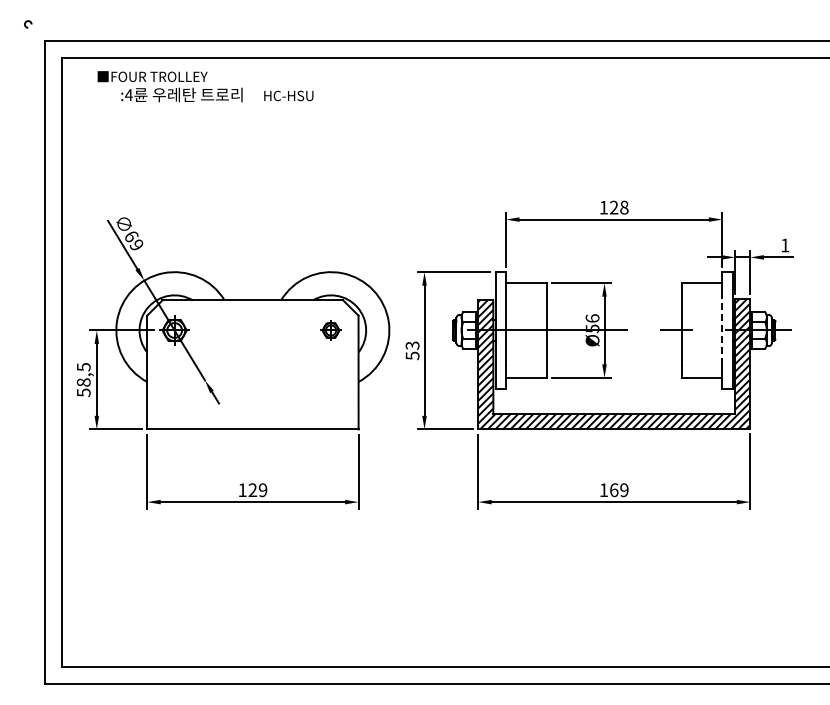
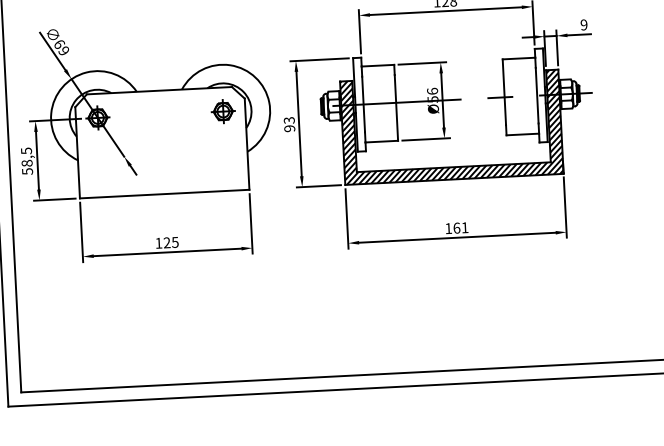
text: (785, 245) -> (584, 24), 1 -> 9
part: (330, 330) -> (222, 111), size x1.43
line: (722, 330) -> (537, 95), dashed -> solid
text: (412, 355) -> (289, 128), 53 -> 93
text: (262, 490) -> (174, 242), 129 -> 125
text: (624, 490) -> (465, 228), 169 -> 161

